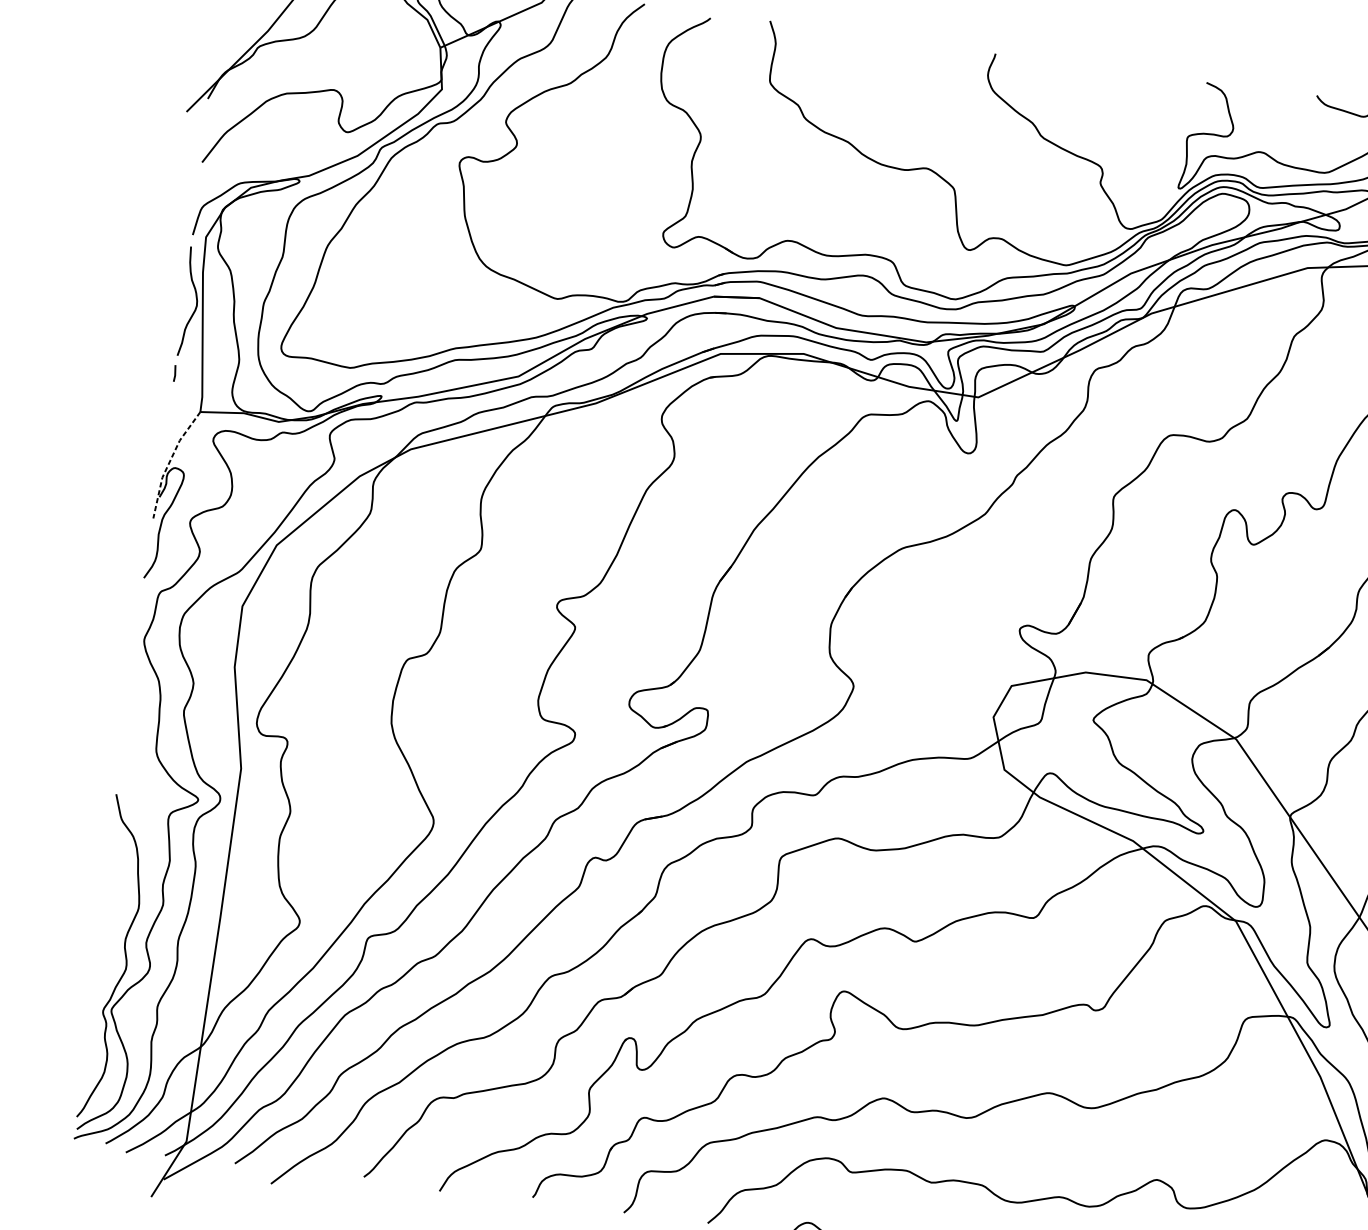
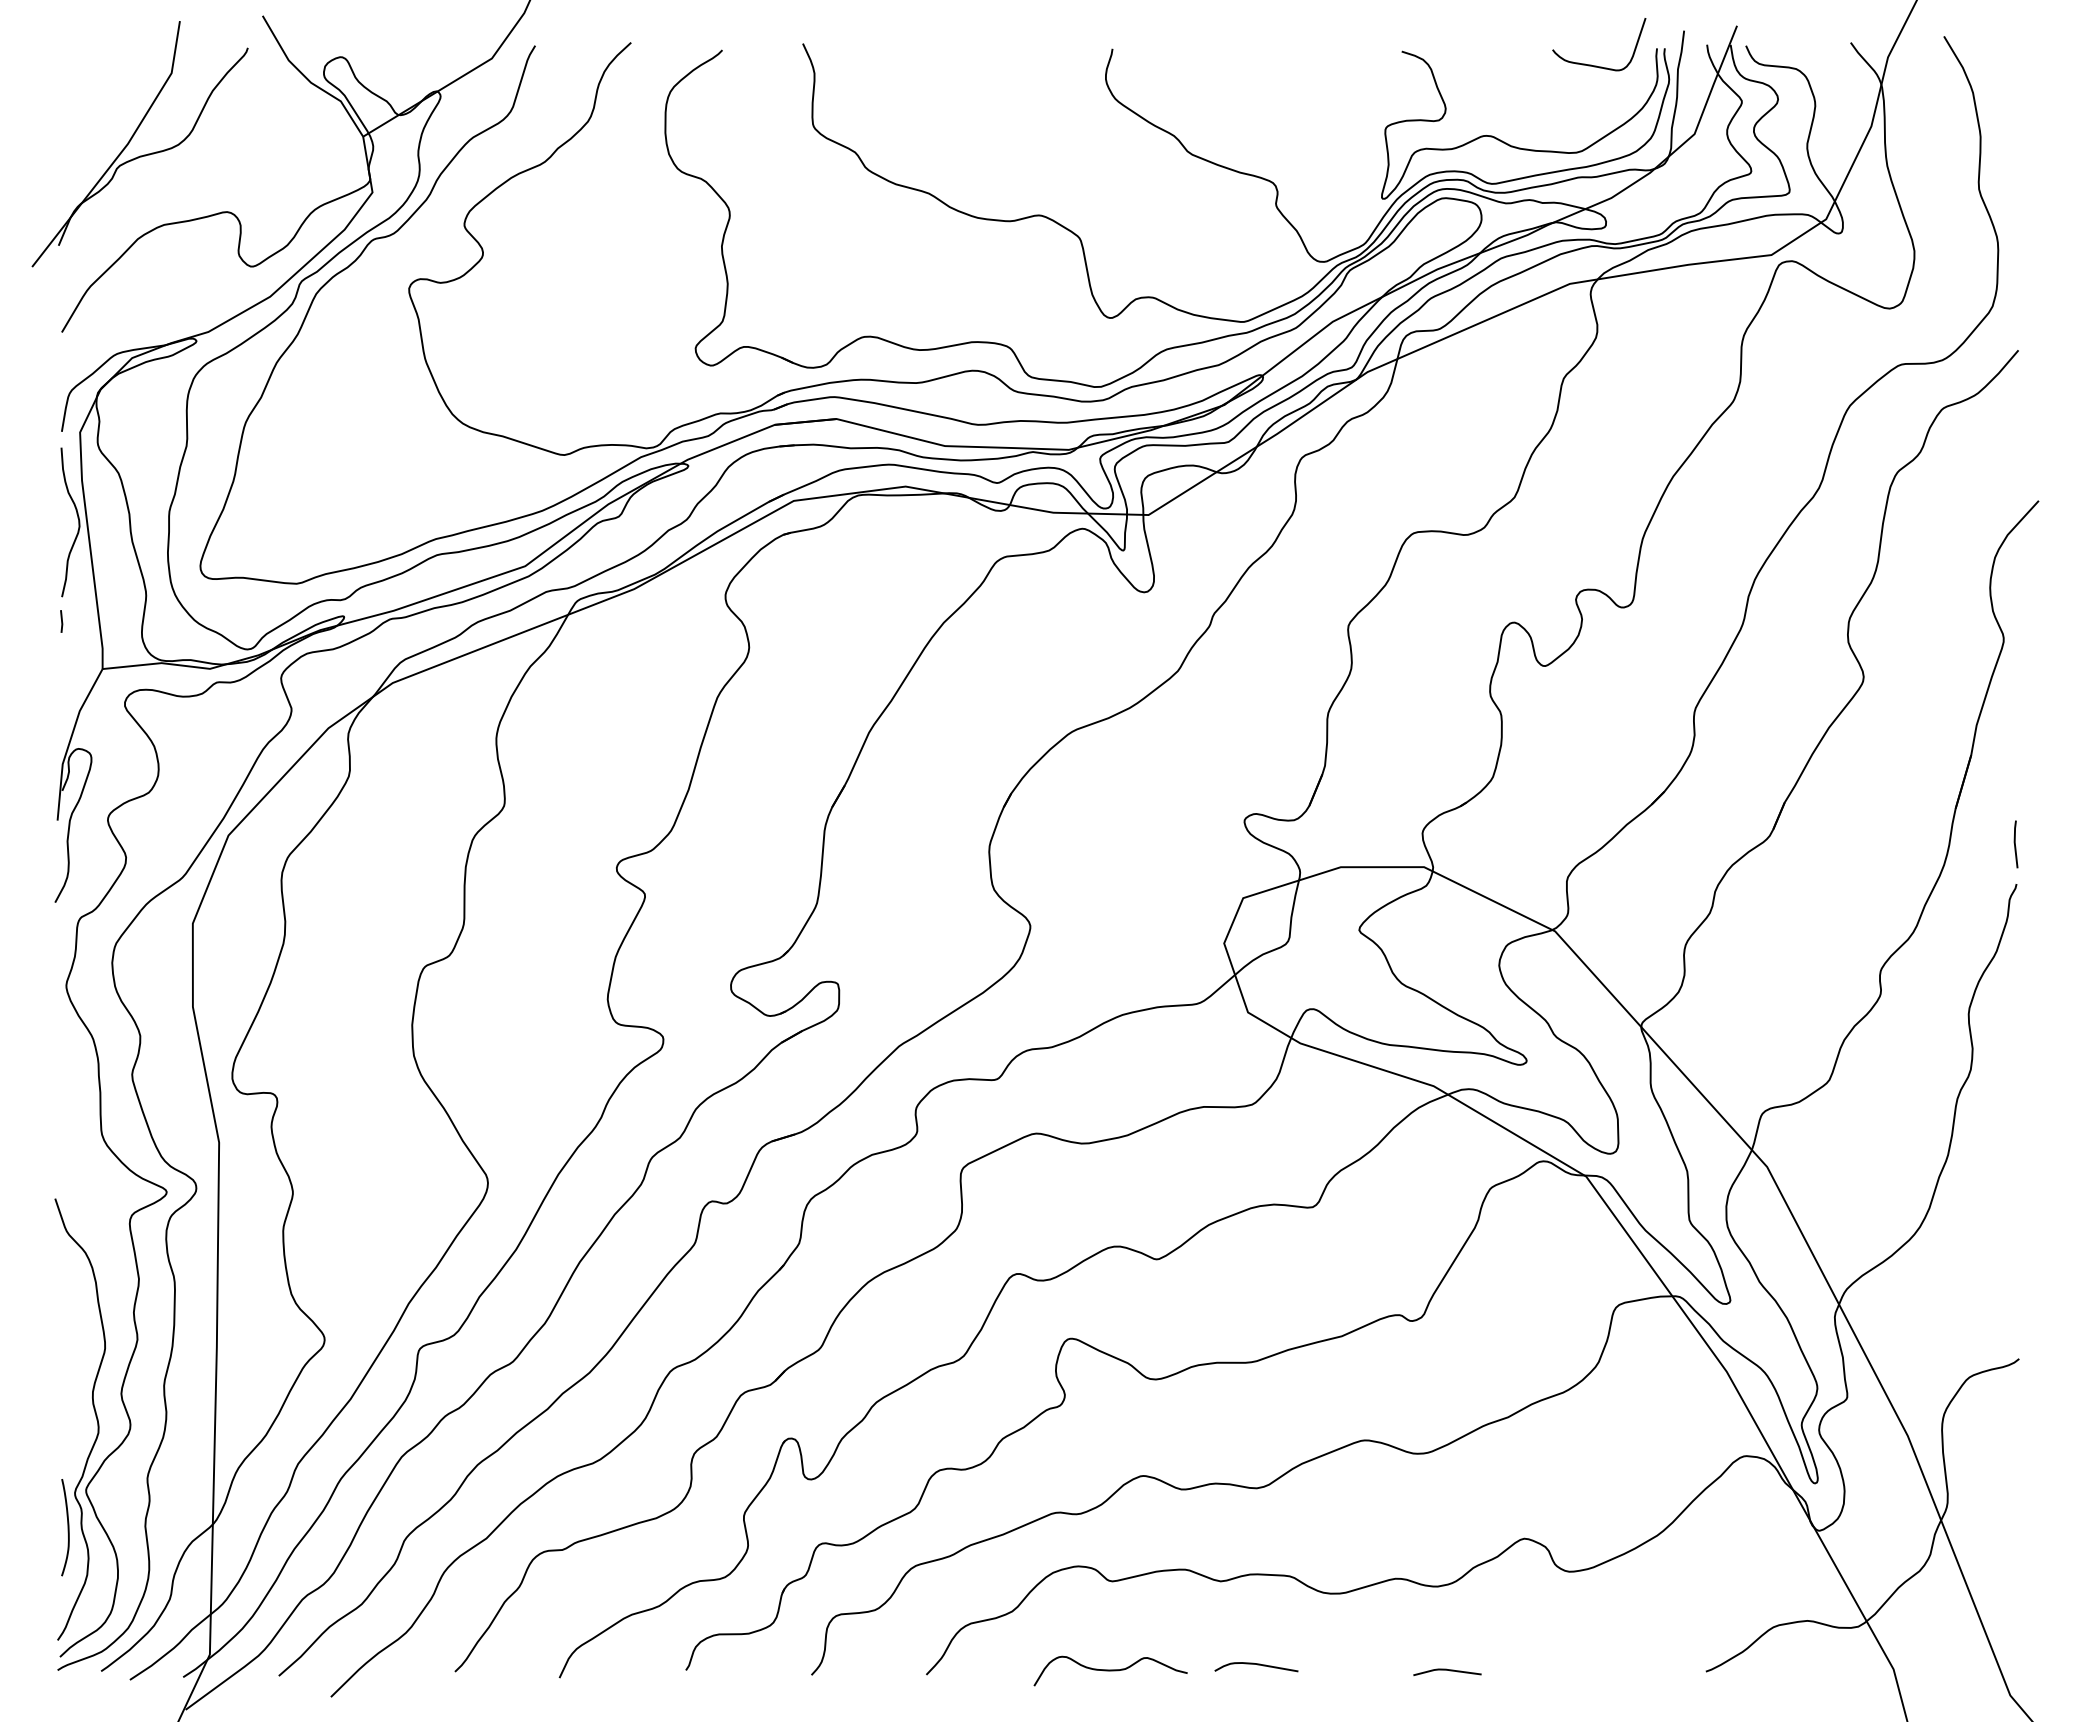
line: (169, 462) -> (69, 742), dashed -> solid
curve: (94, 1035) -> (67, 1527), added

